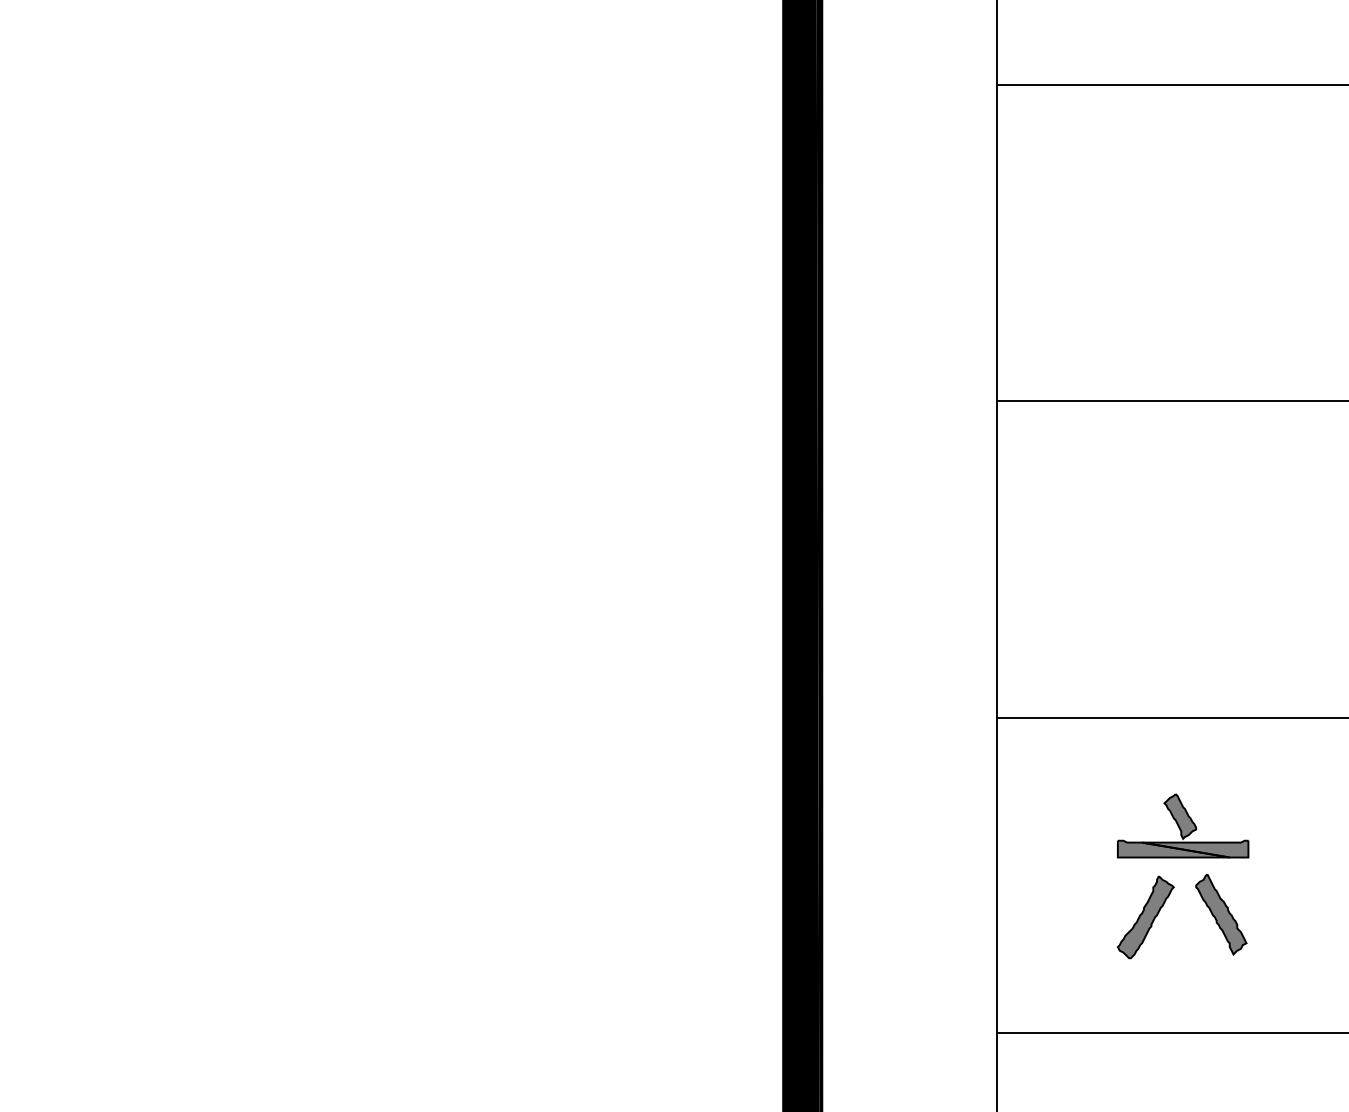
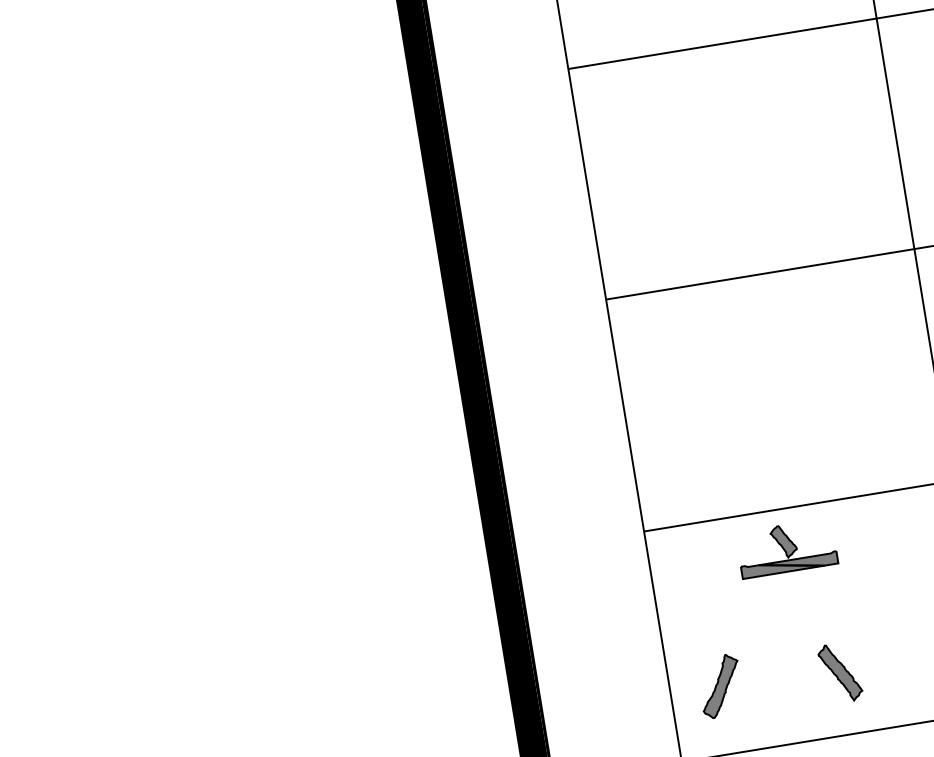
part: (1183, 825) -> (787, 547), moved
part: (1221, 914) -> (840, 672), moved
part: (1145, 917) -> (720, 686), moved

